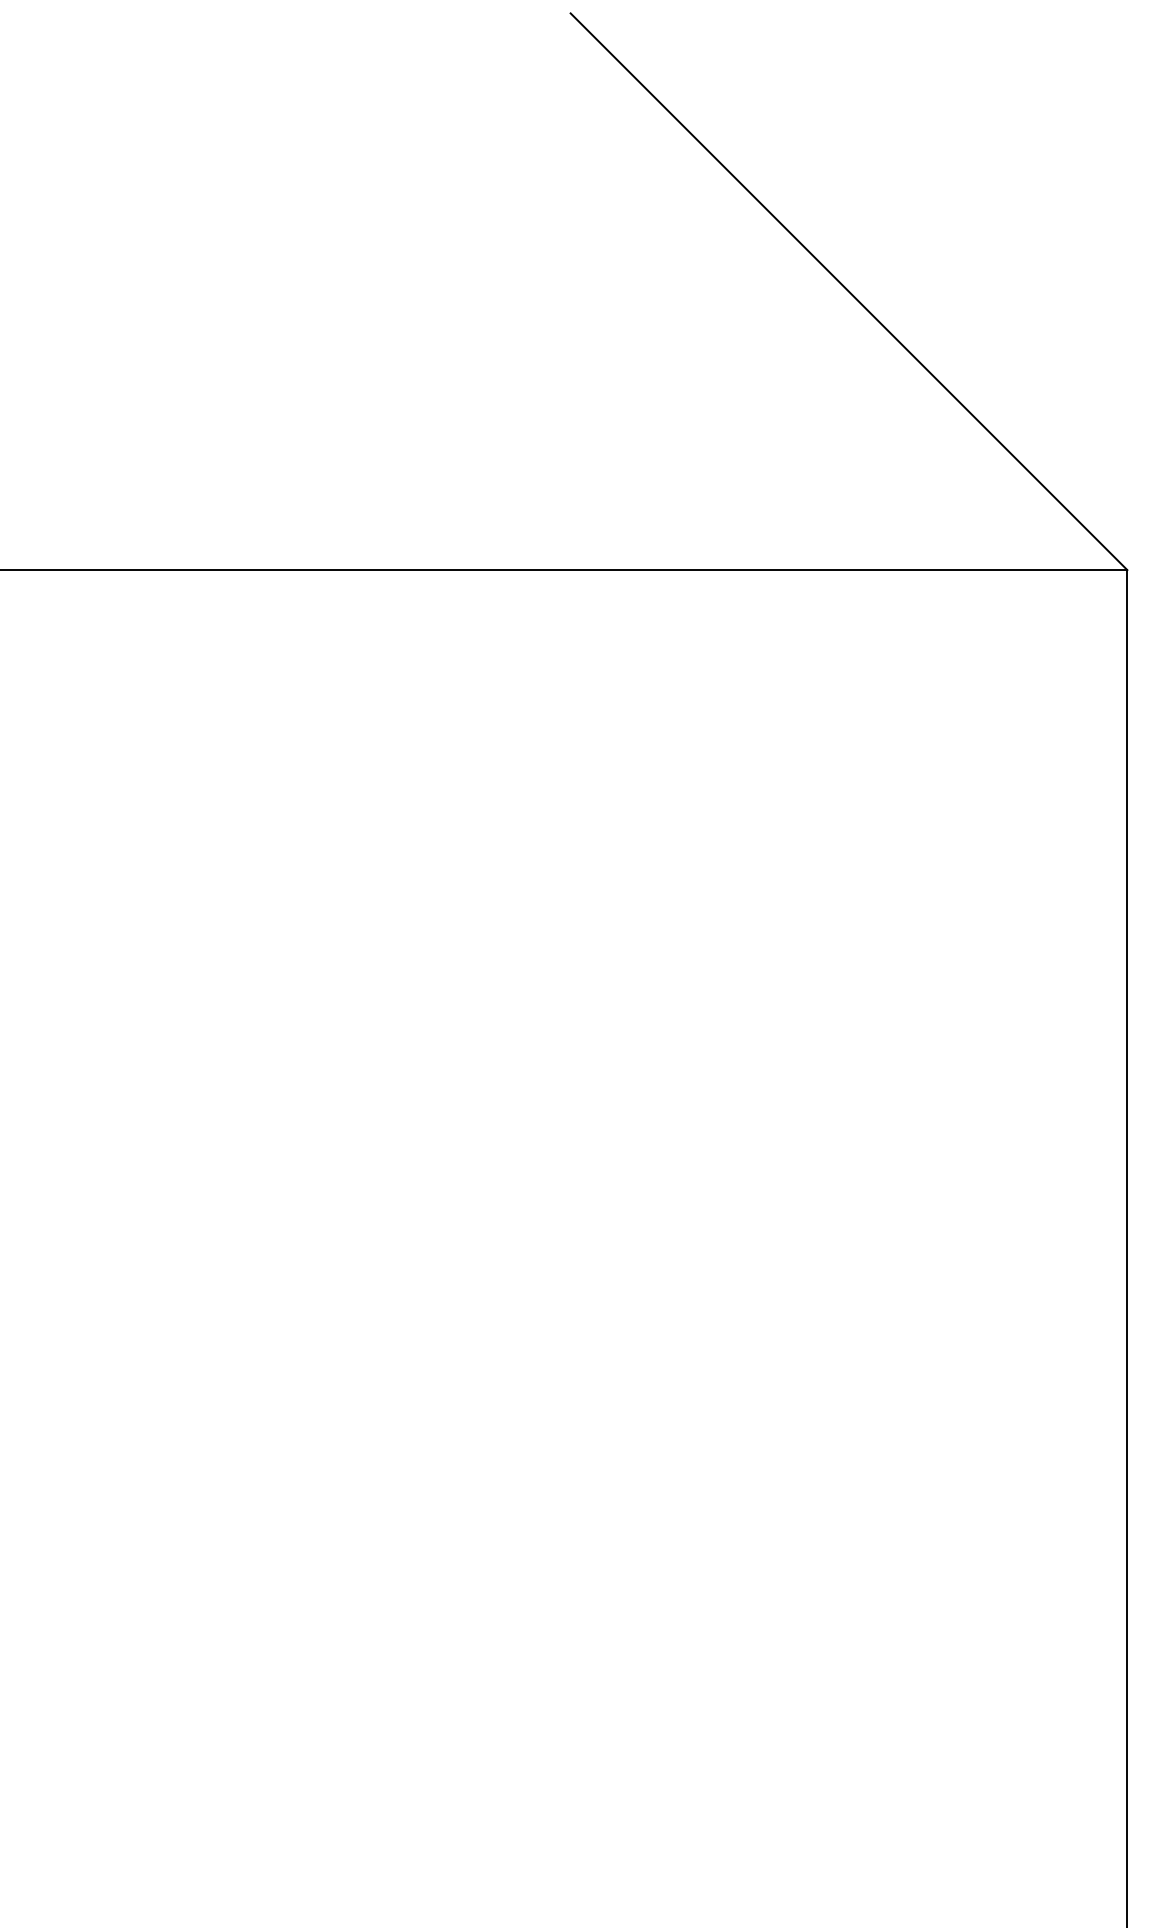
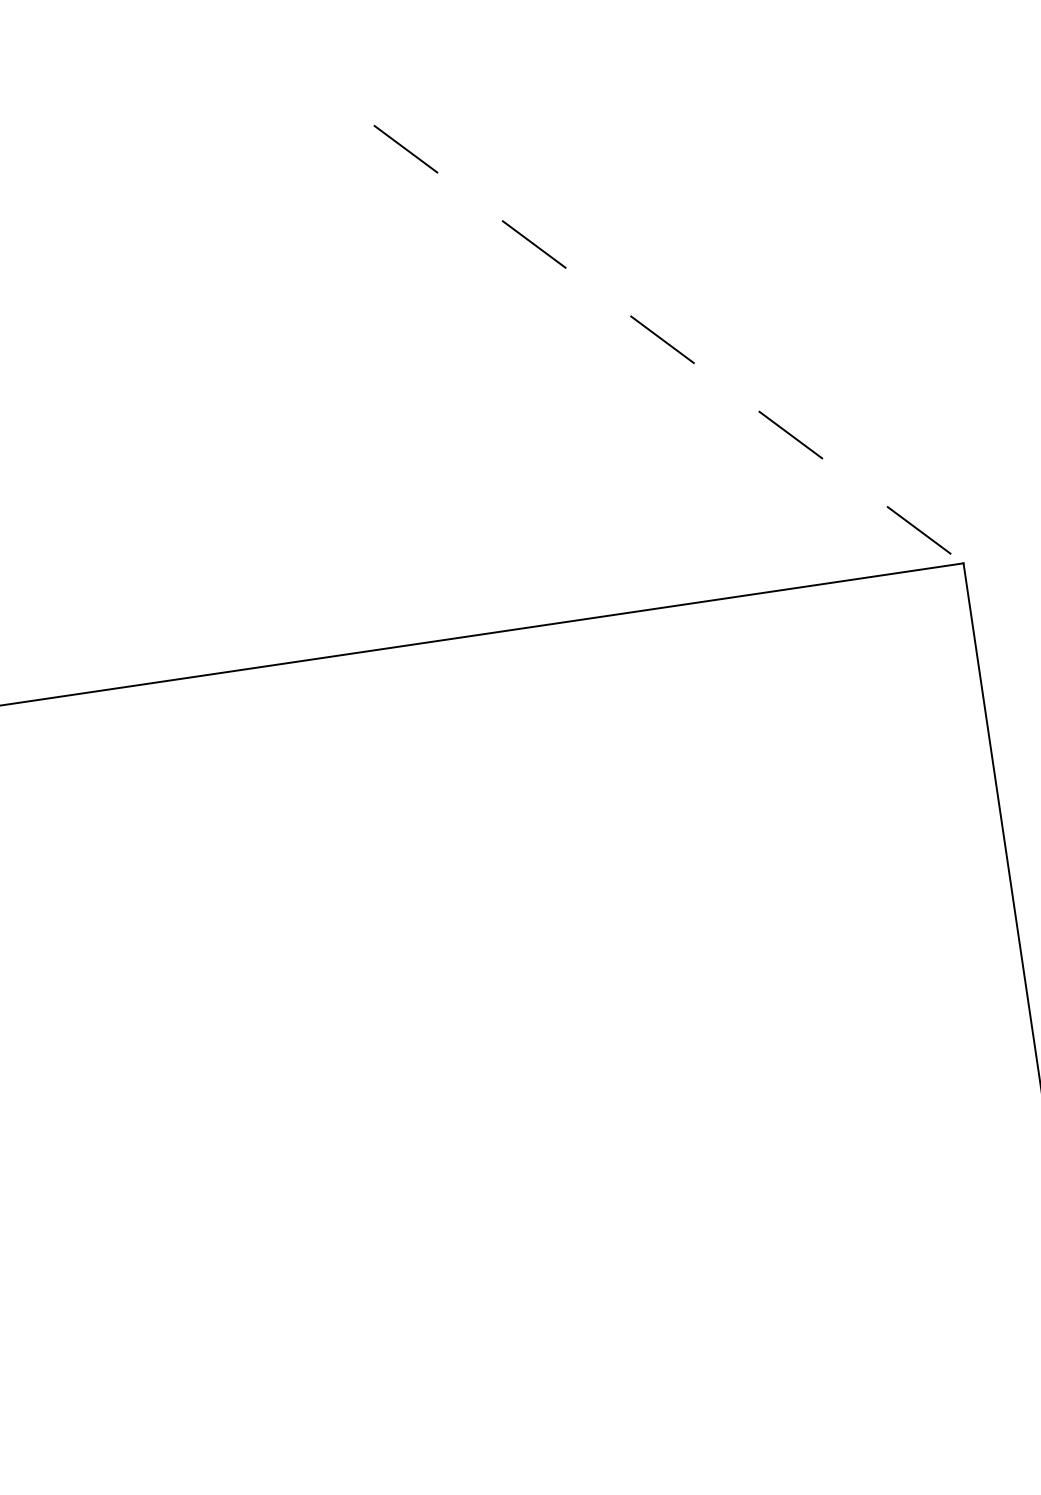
line: (849, 291) -> (669, 344), solid -> dashed

